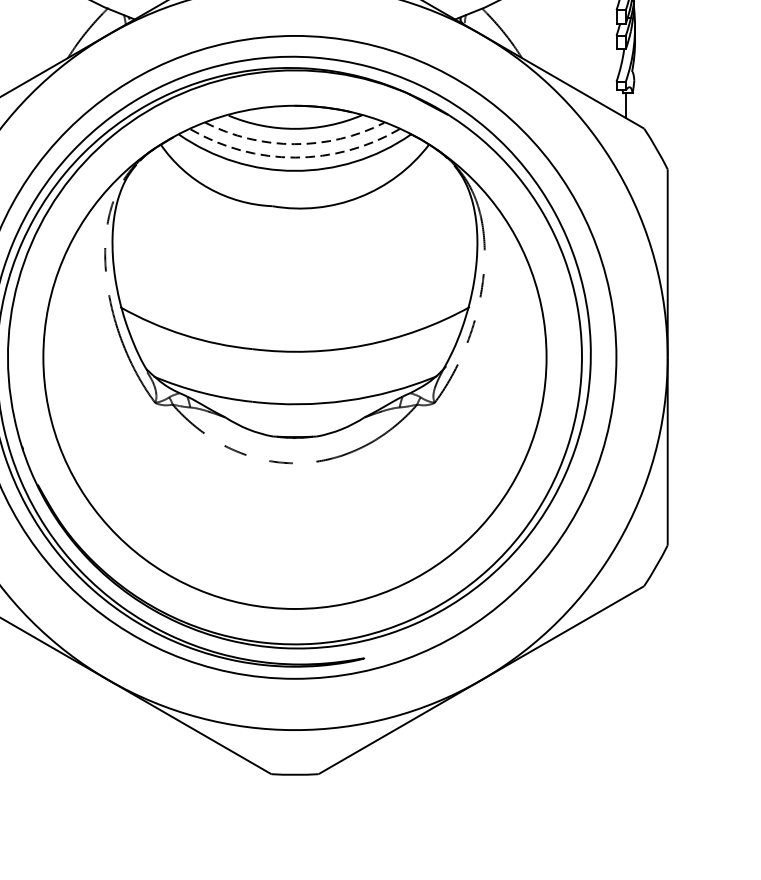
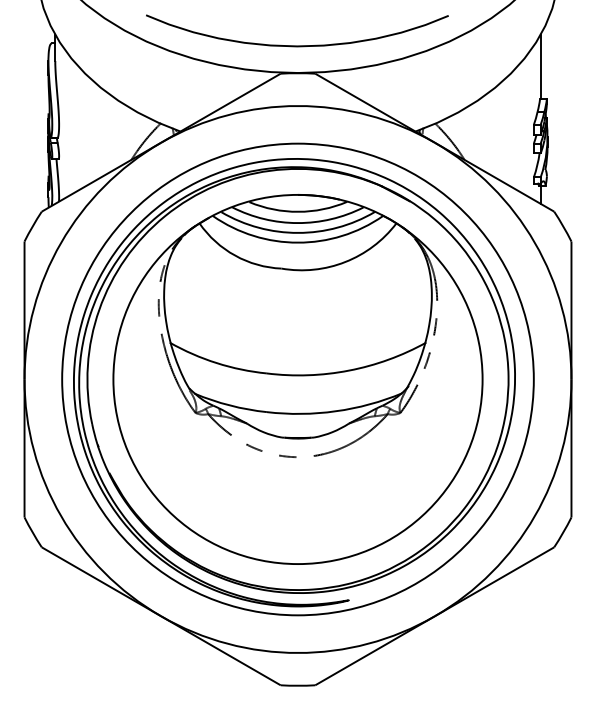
arc: (294, 144) -> (297, 223), dashed -> solid
arc: (295, 157) -> (298, 232), dashed -> solid

